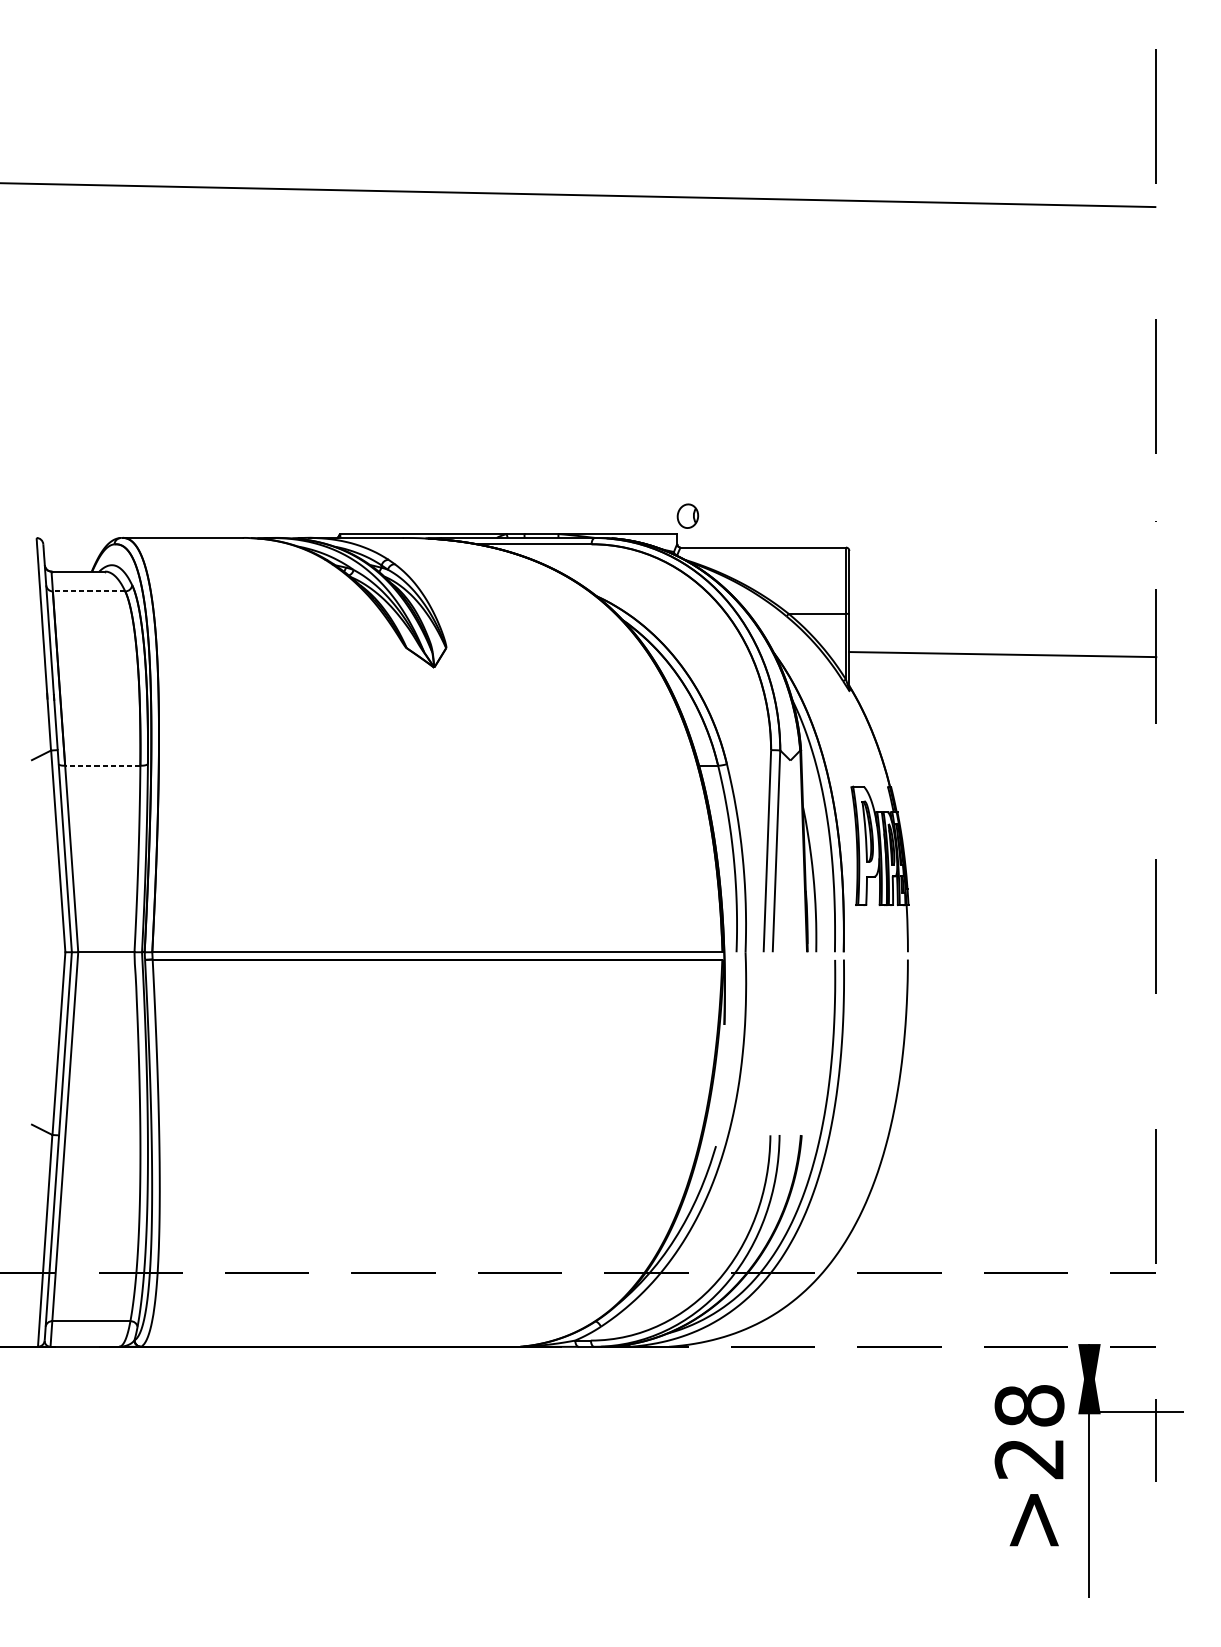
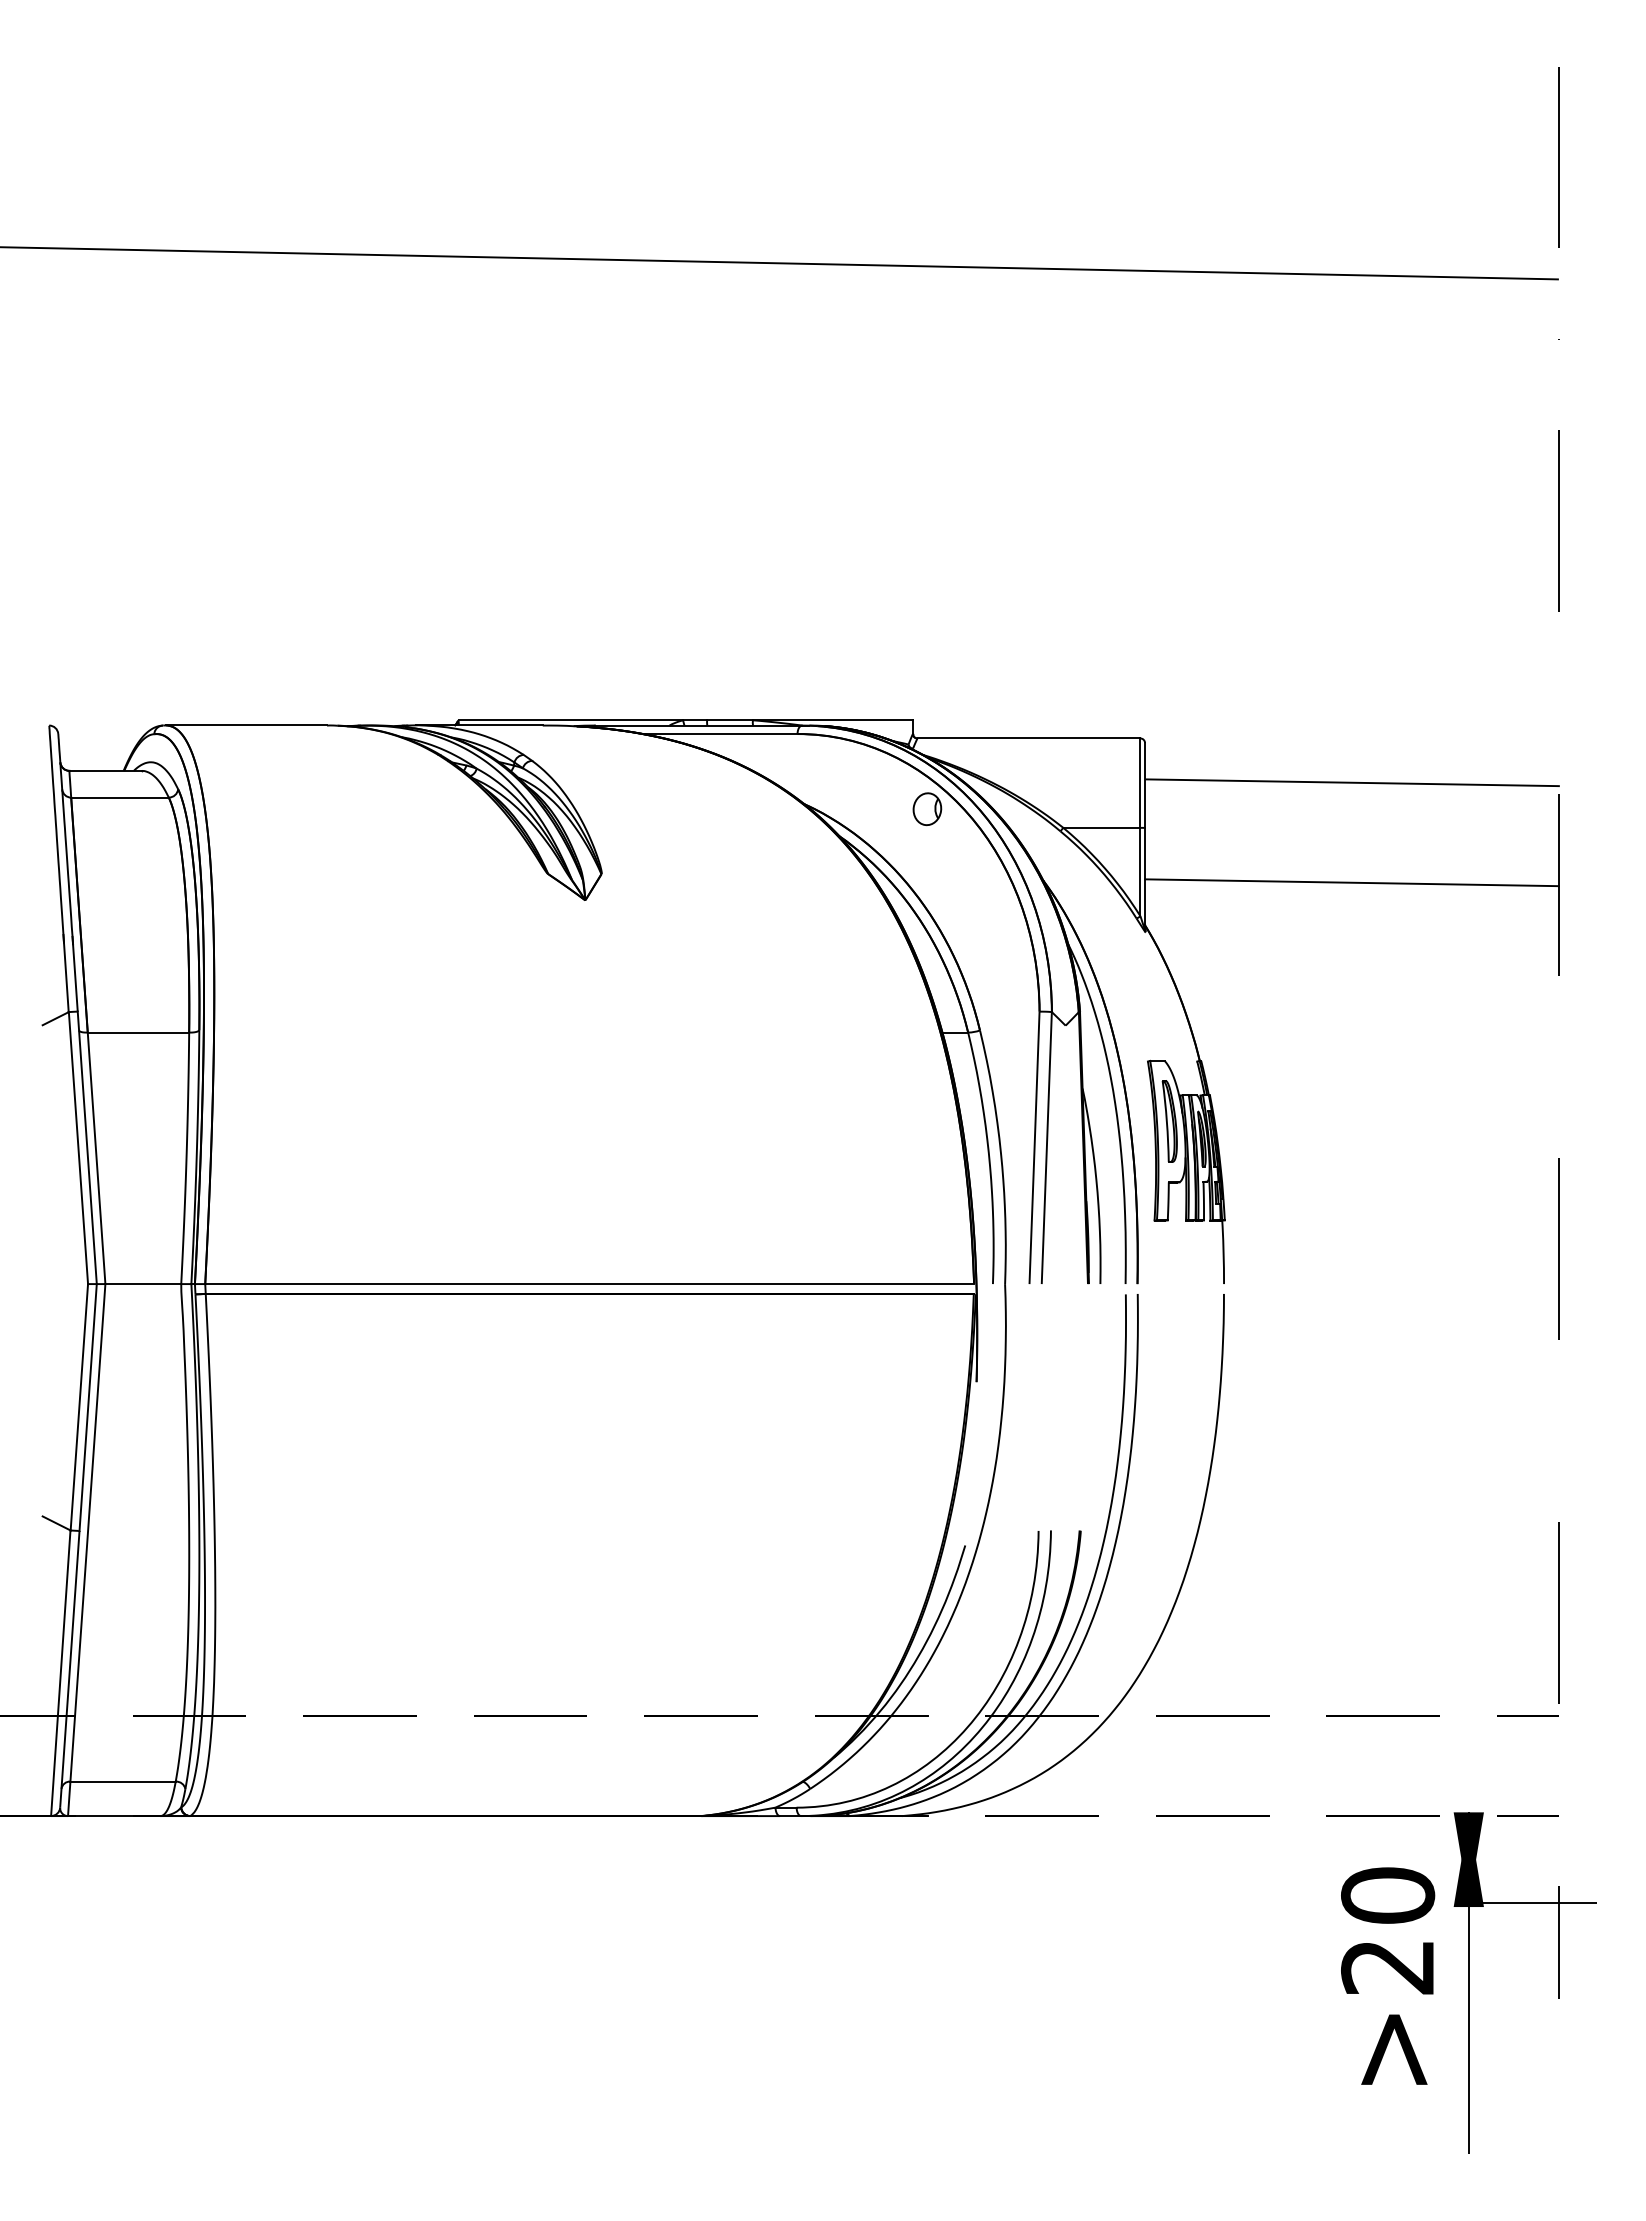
part: (688, 516) -> (927, 809), moved
line: (1003, 580) -> (1352, 782), added
line: (89, 591) -> (120, 797), dashed -> solid
line: (102, 765) -> (138, 1032), dashed -> solid
text: (1029, 1405) -> (1387, 1895), >28 -> >20

